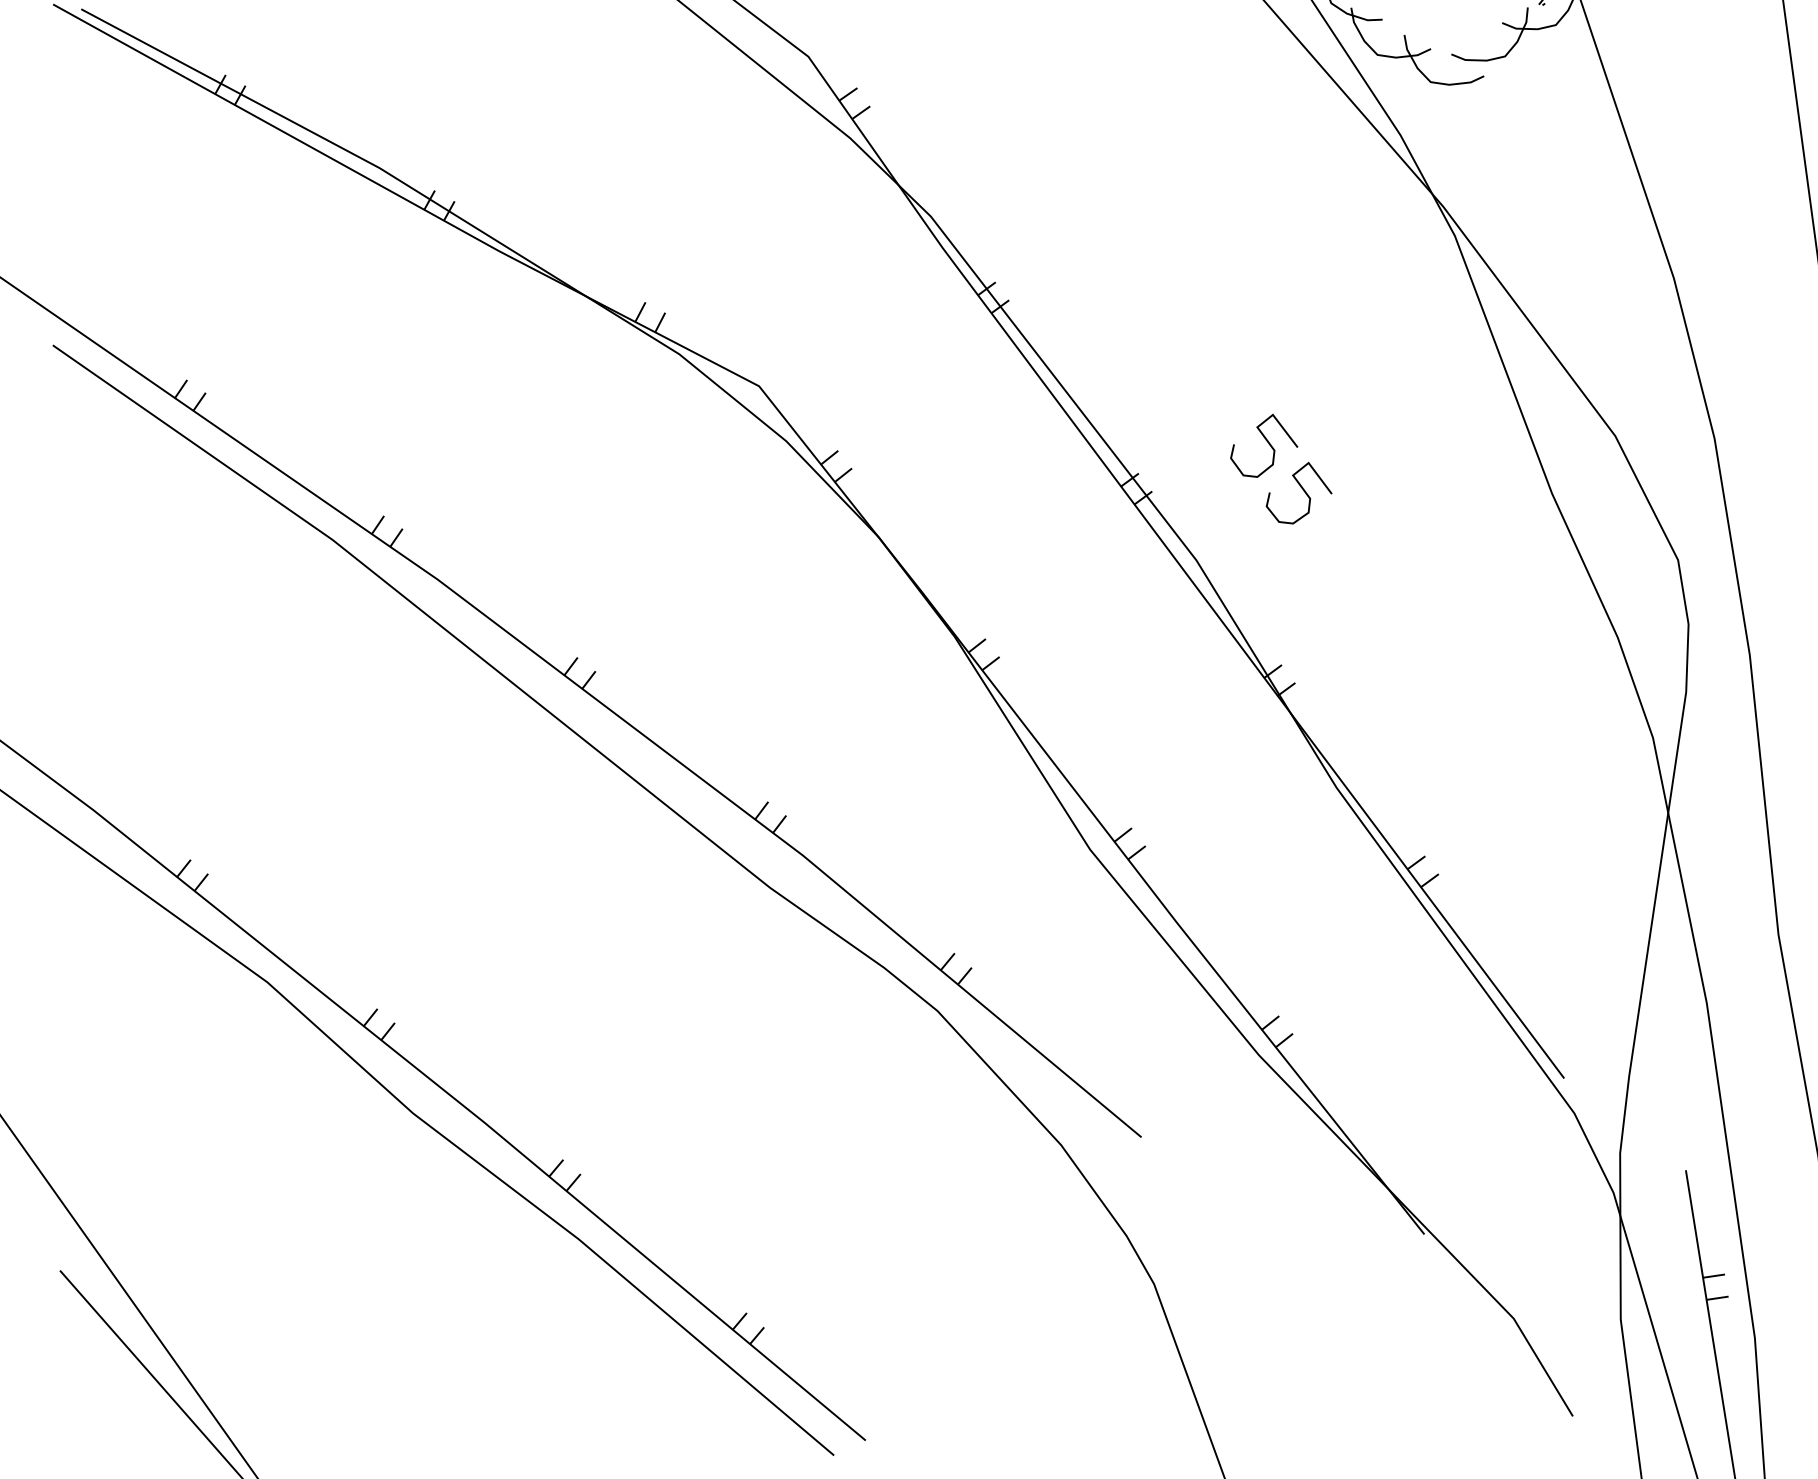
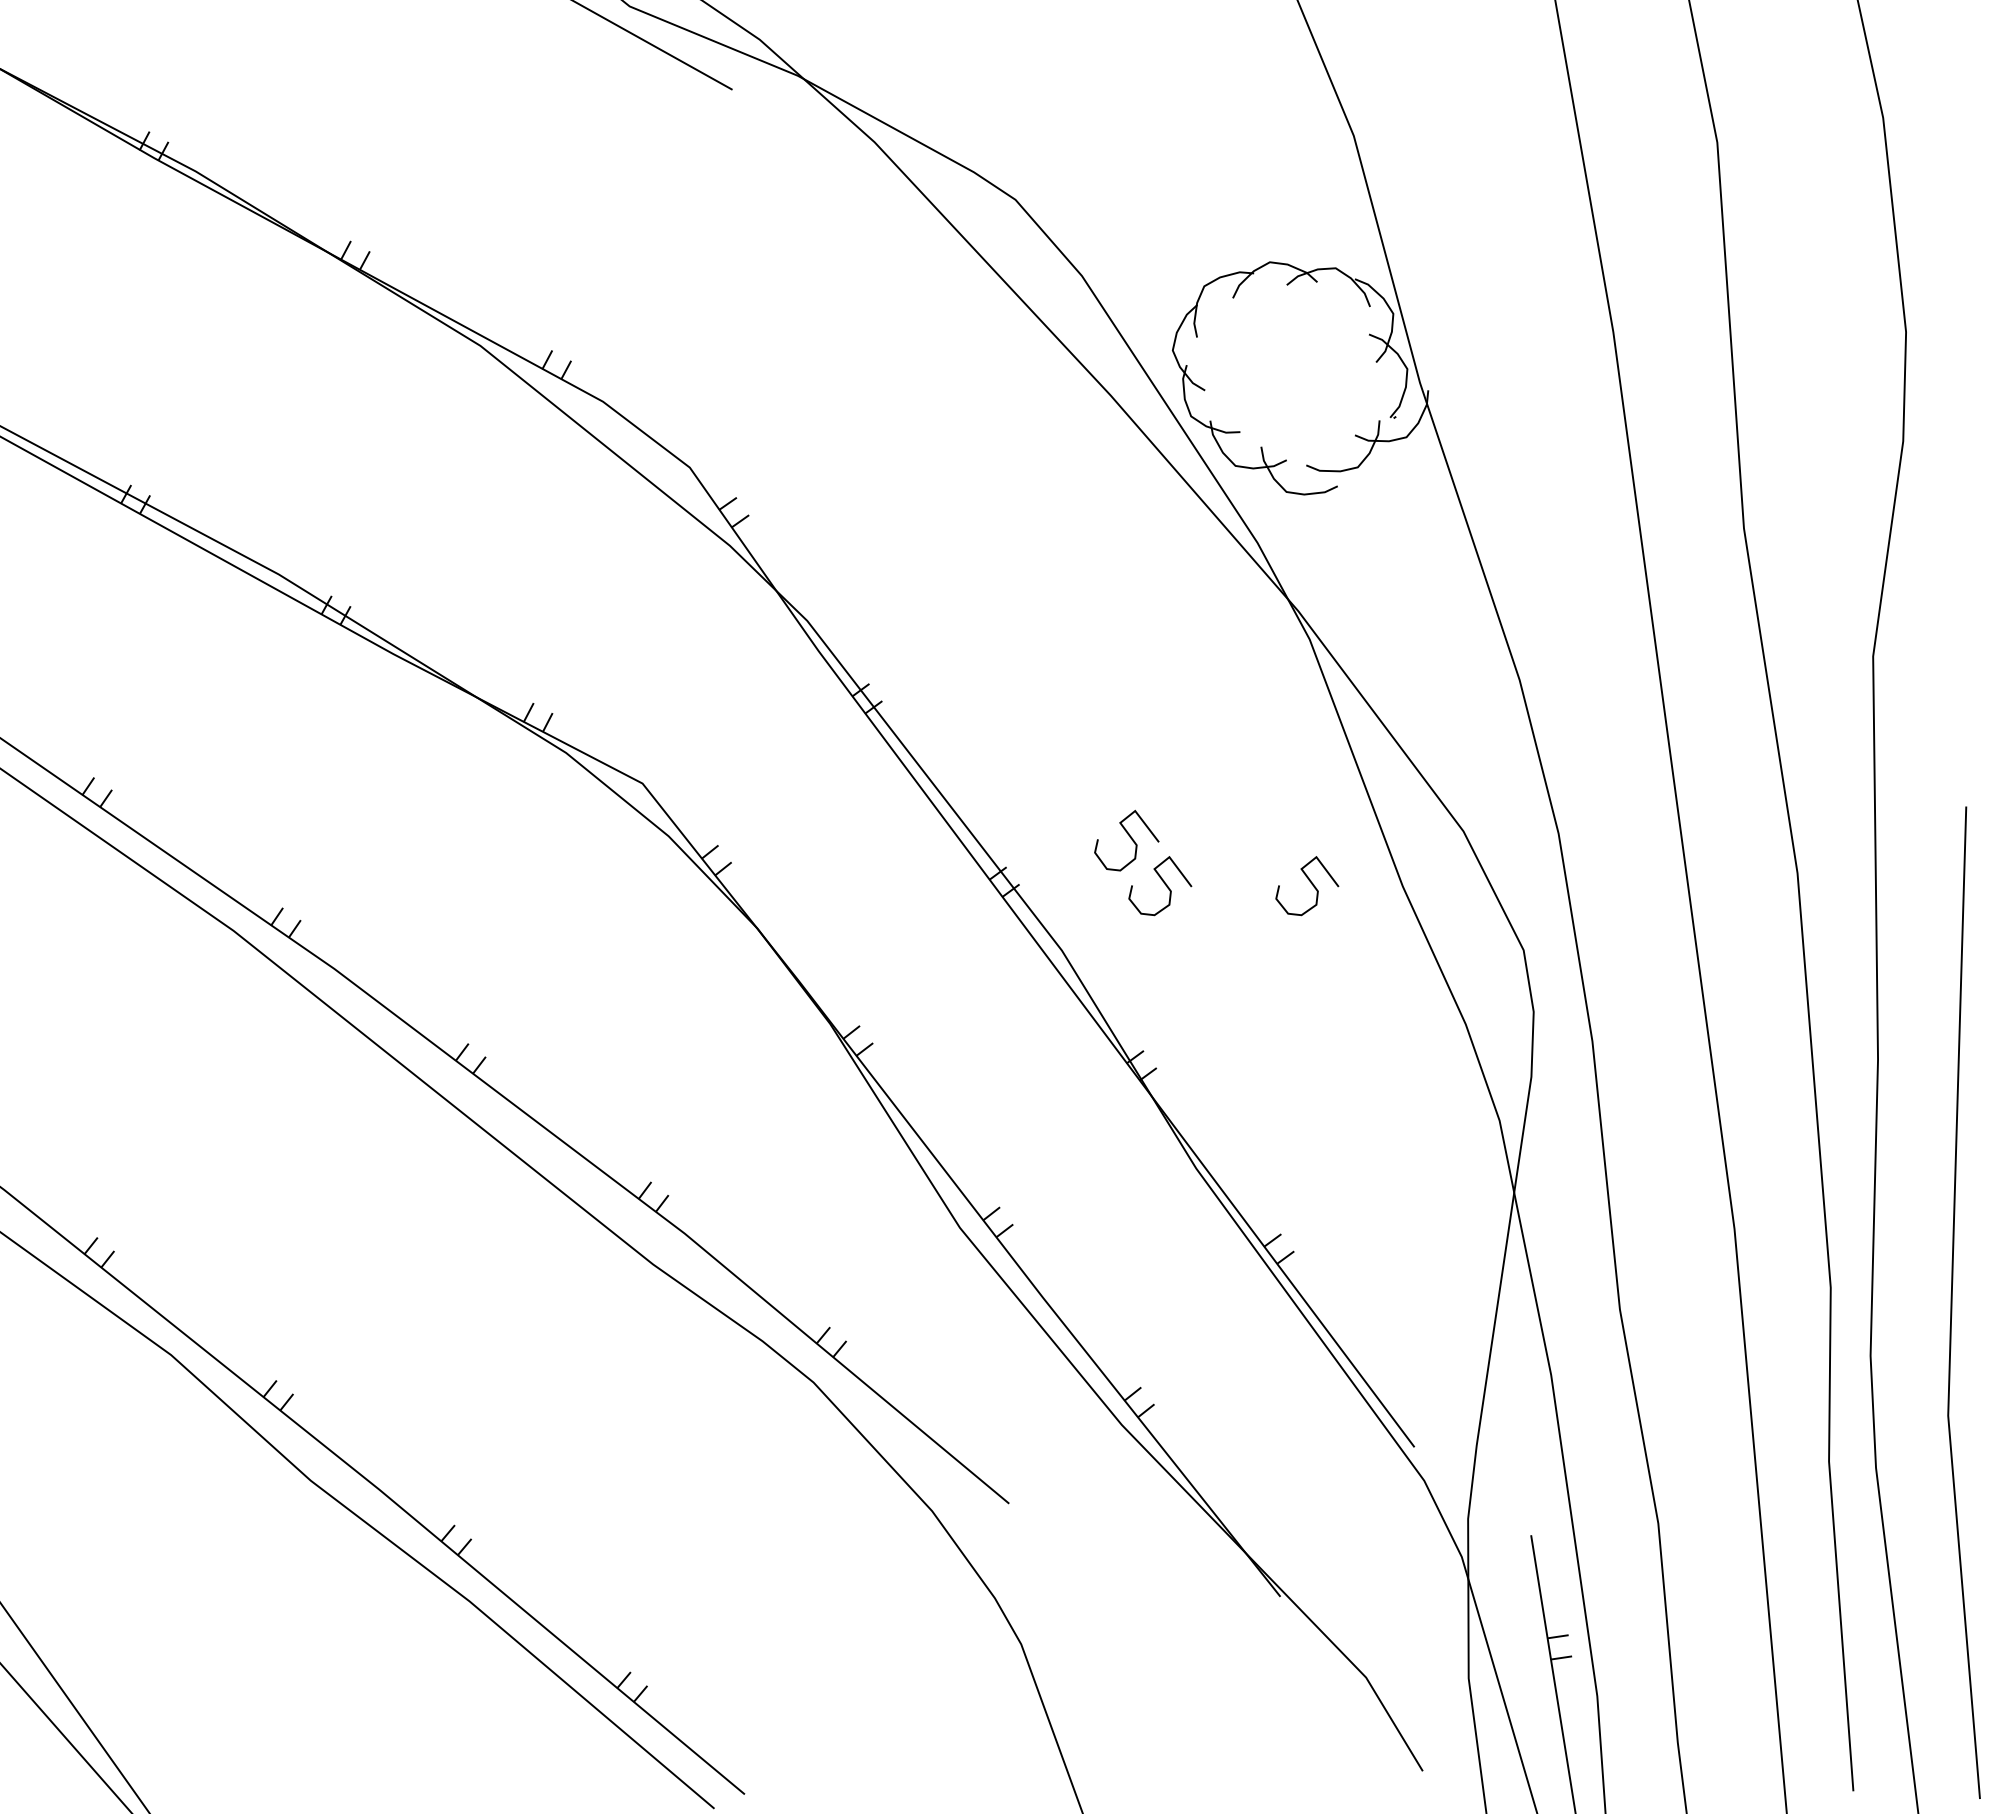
curve: (1456, 491) -> (1311, 884), added

